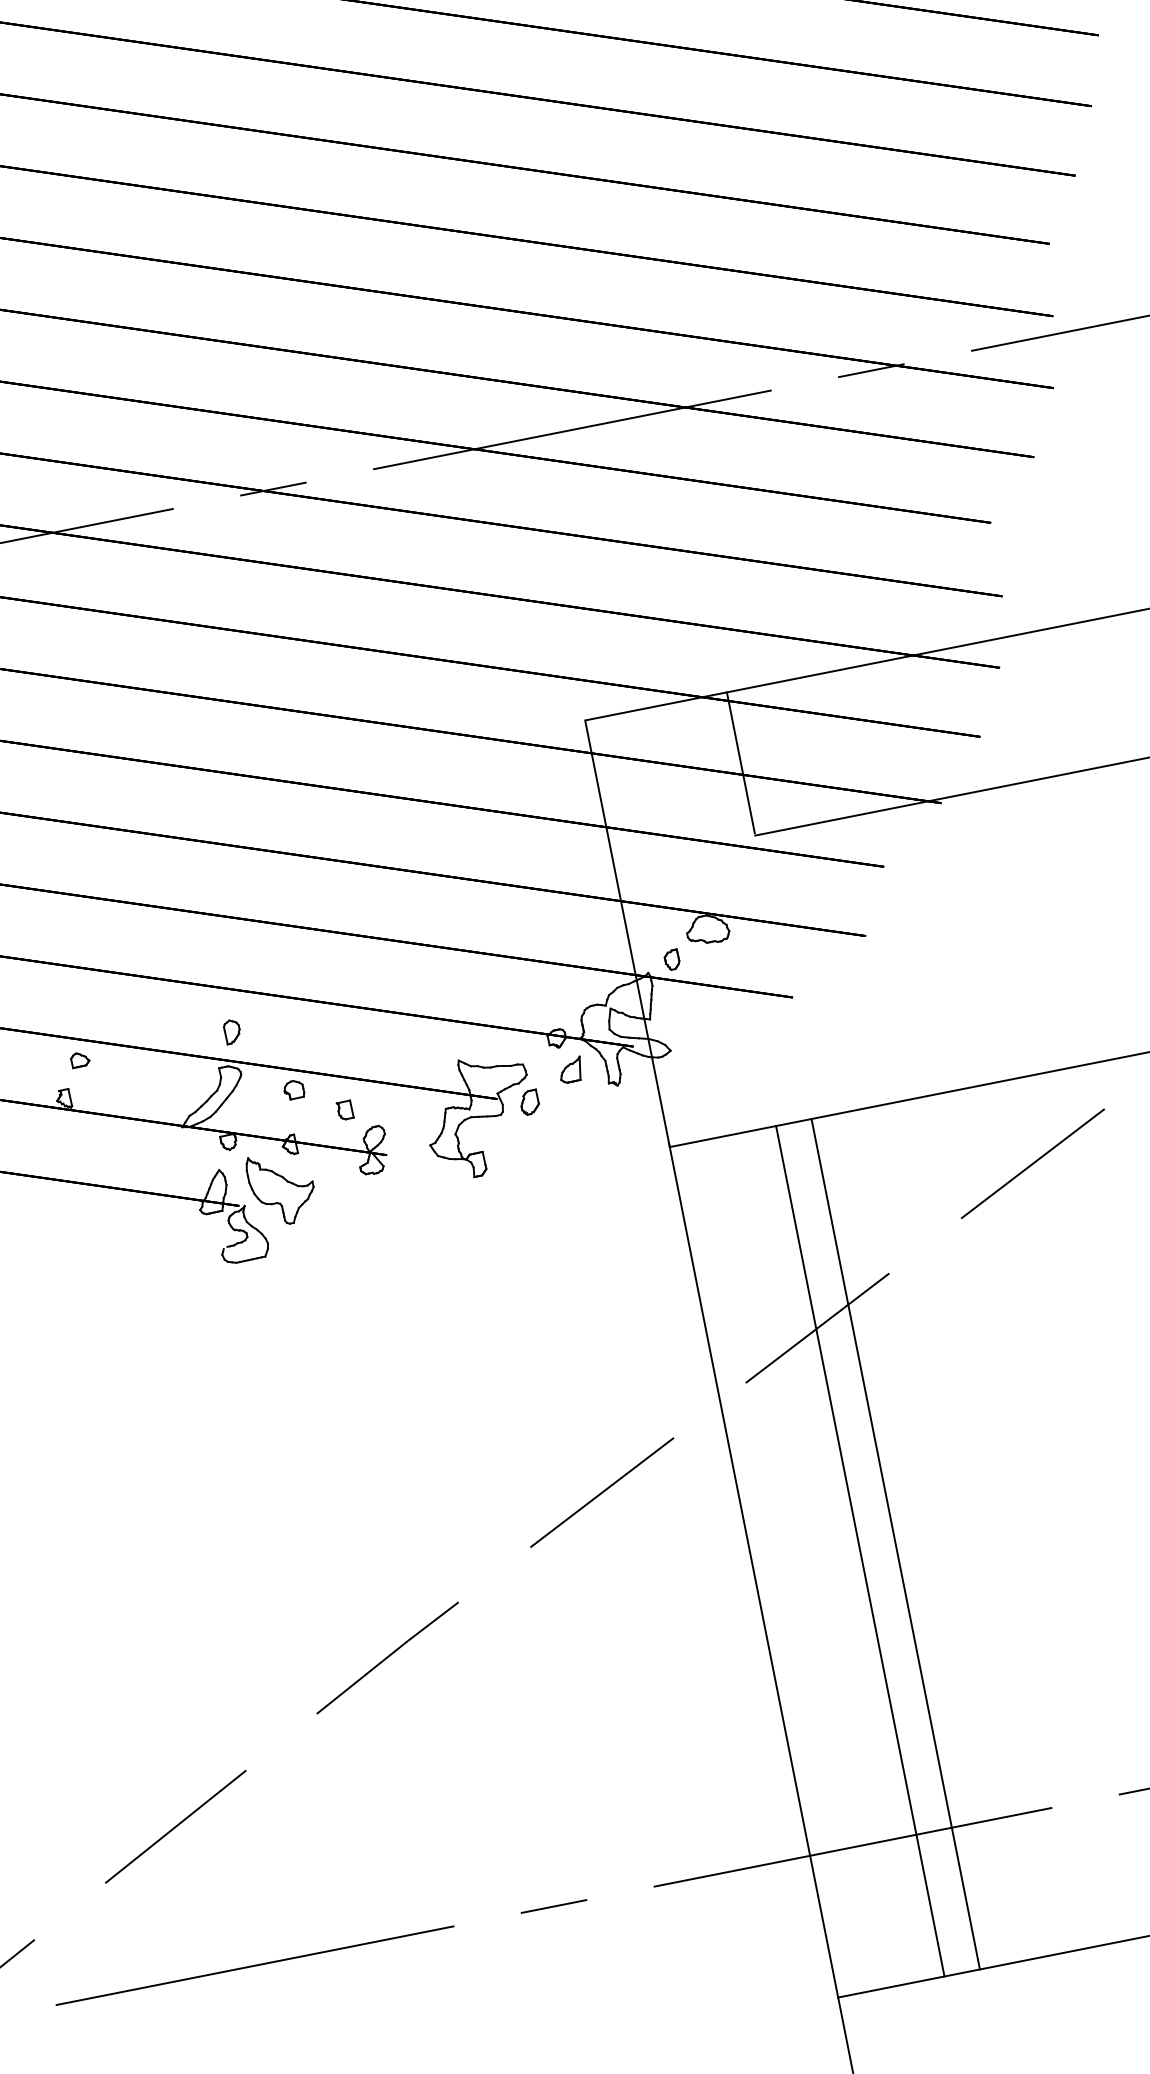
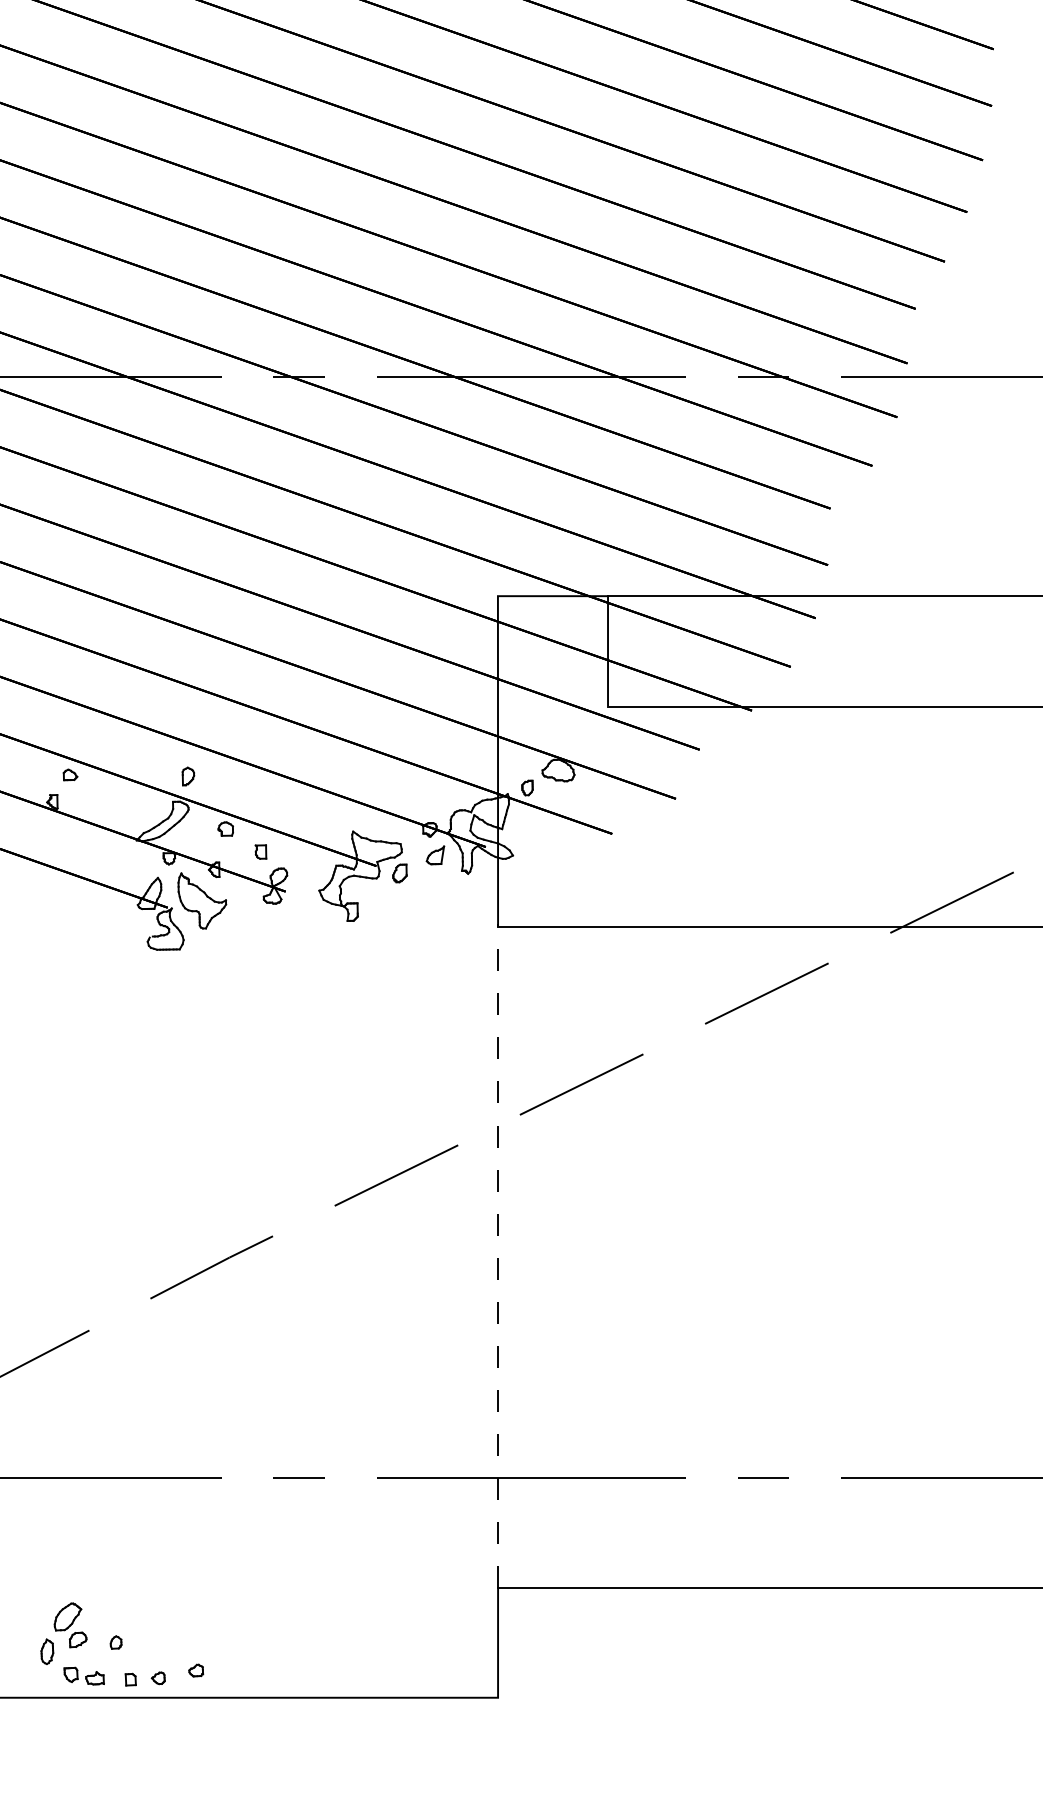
line: (896, 1544) -> (608, 1257), removed
line: (860, 1551) -> (580, 1257), removed
line: (754, 1570) -> (498, 1256), solid -> dashed

